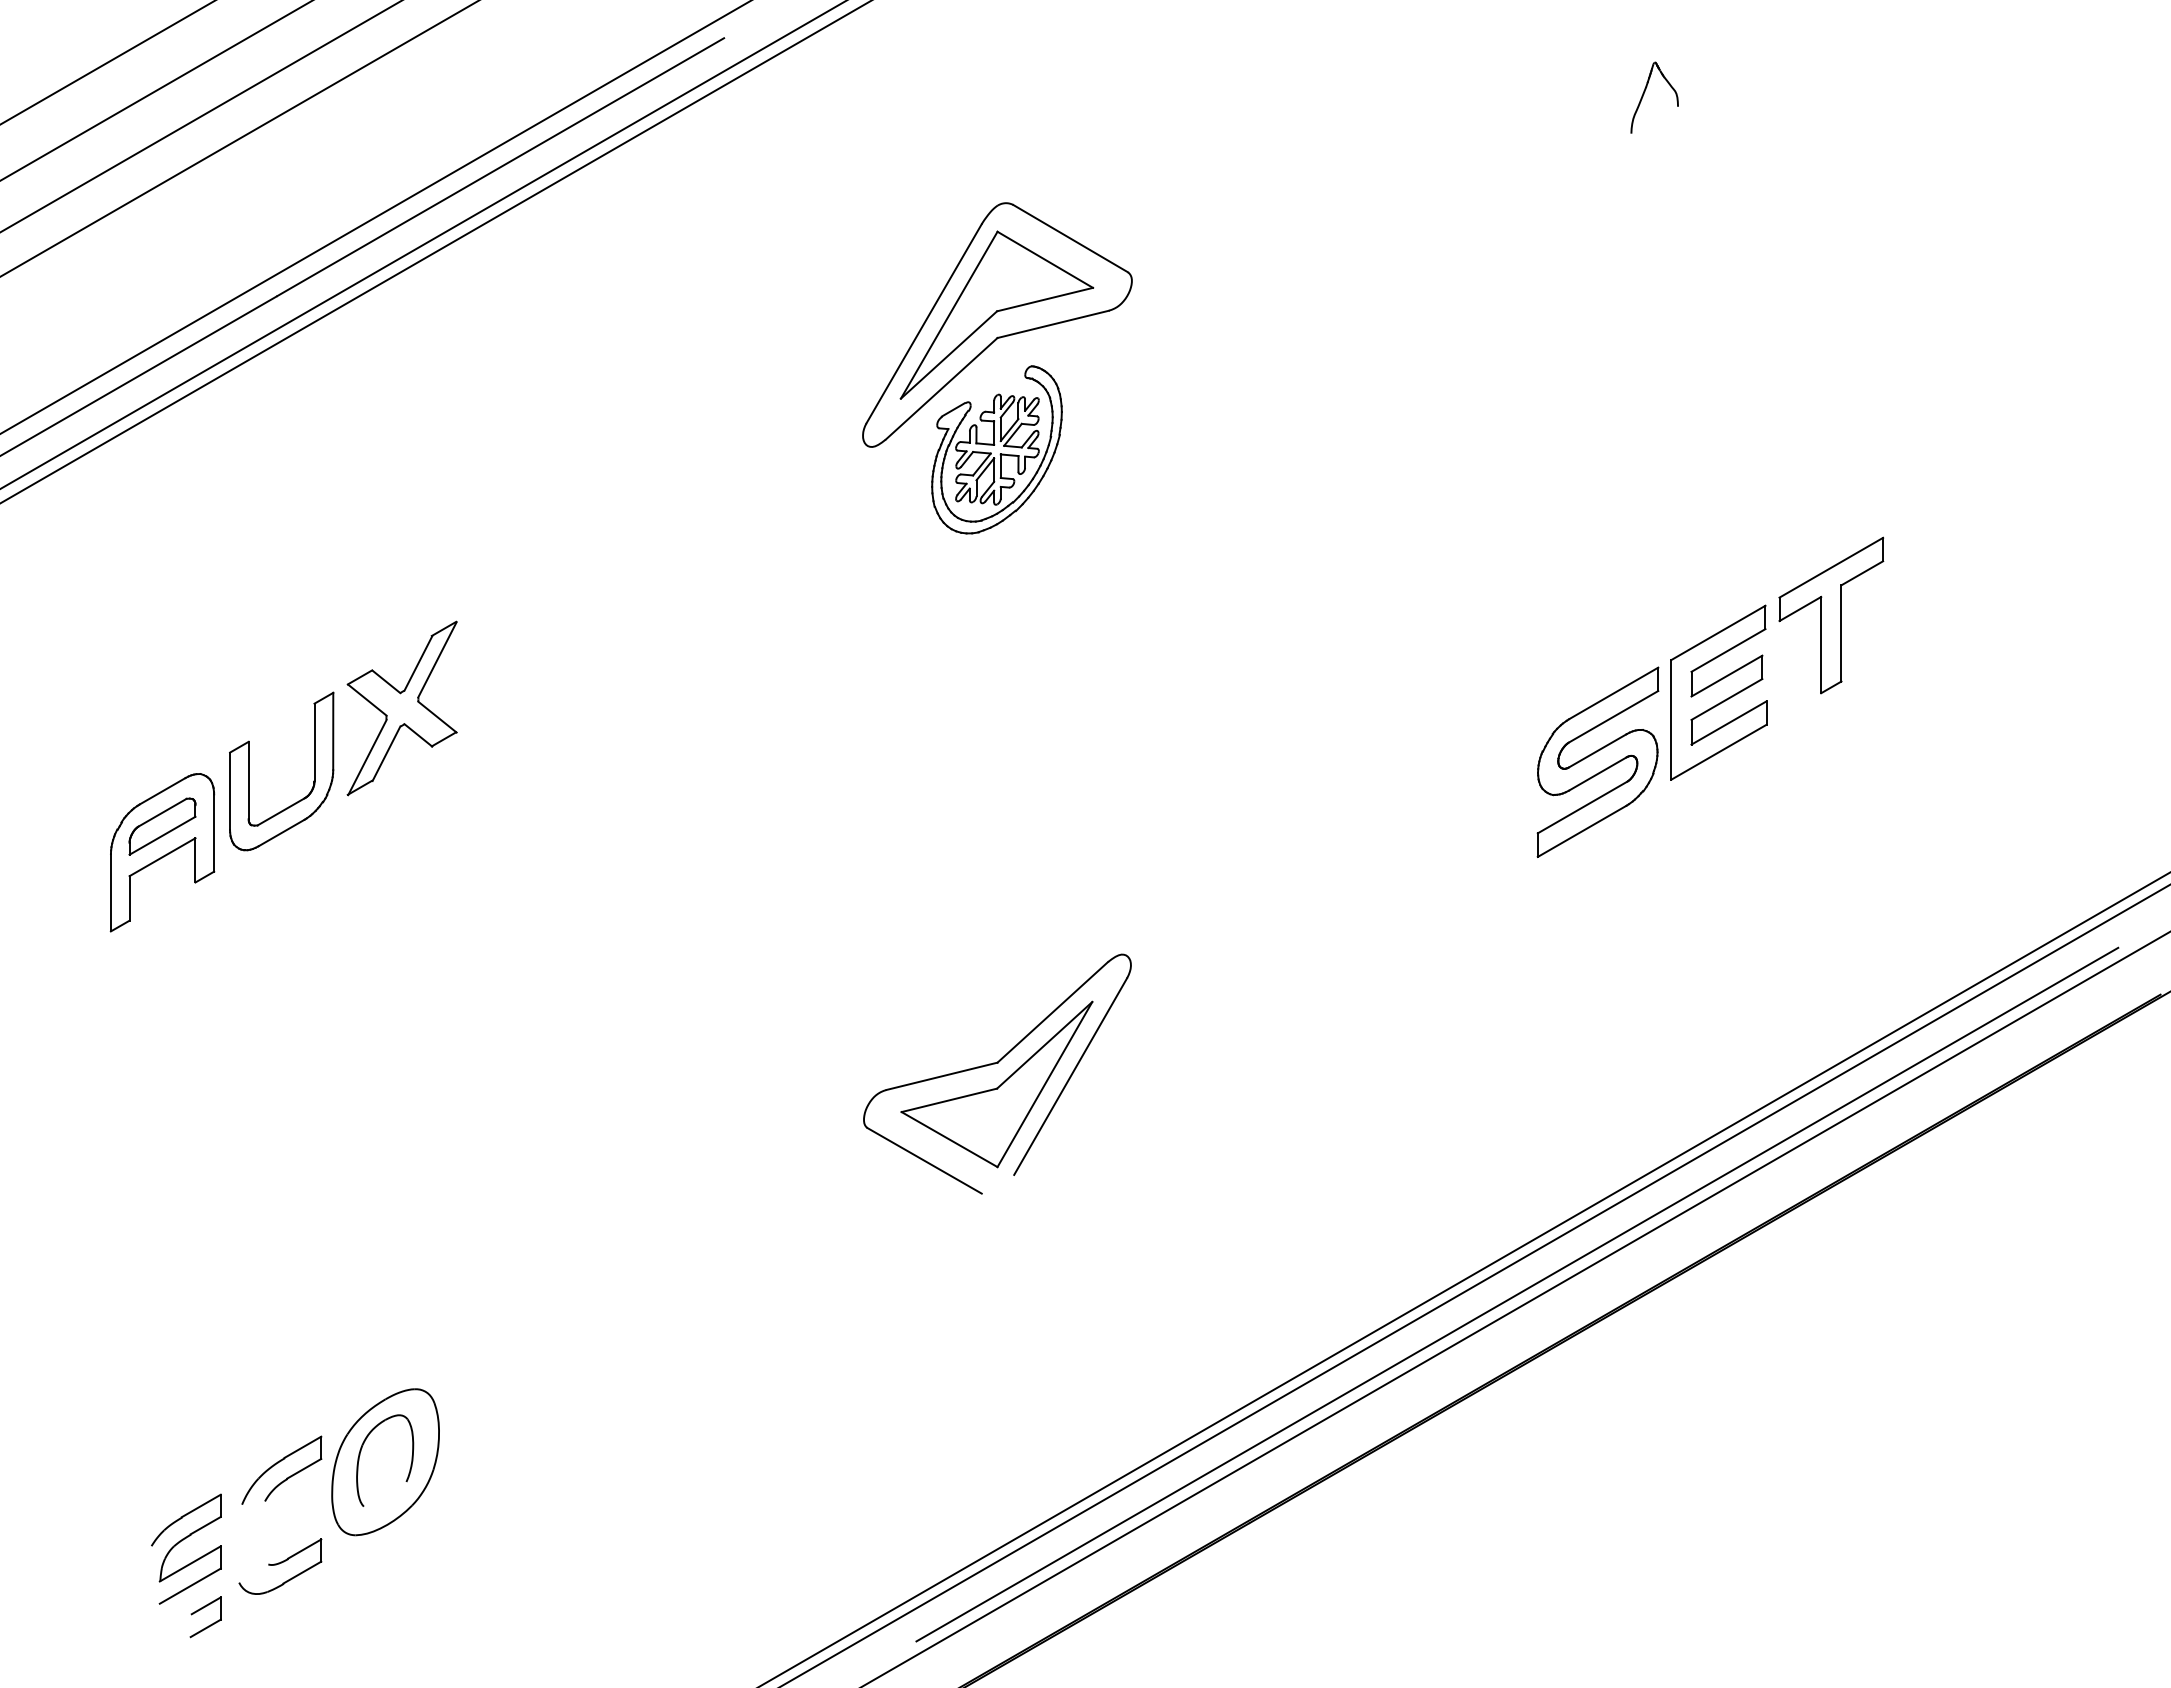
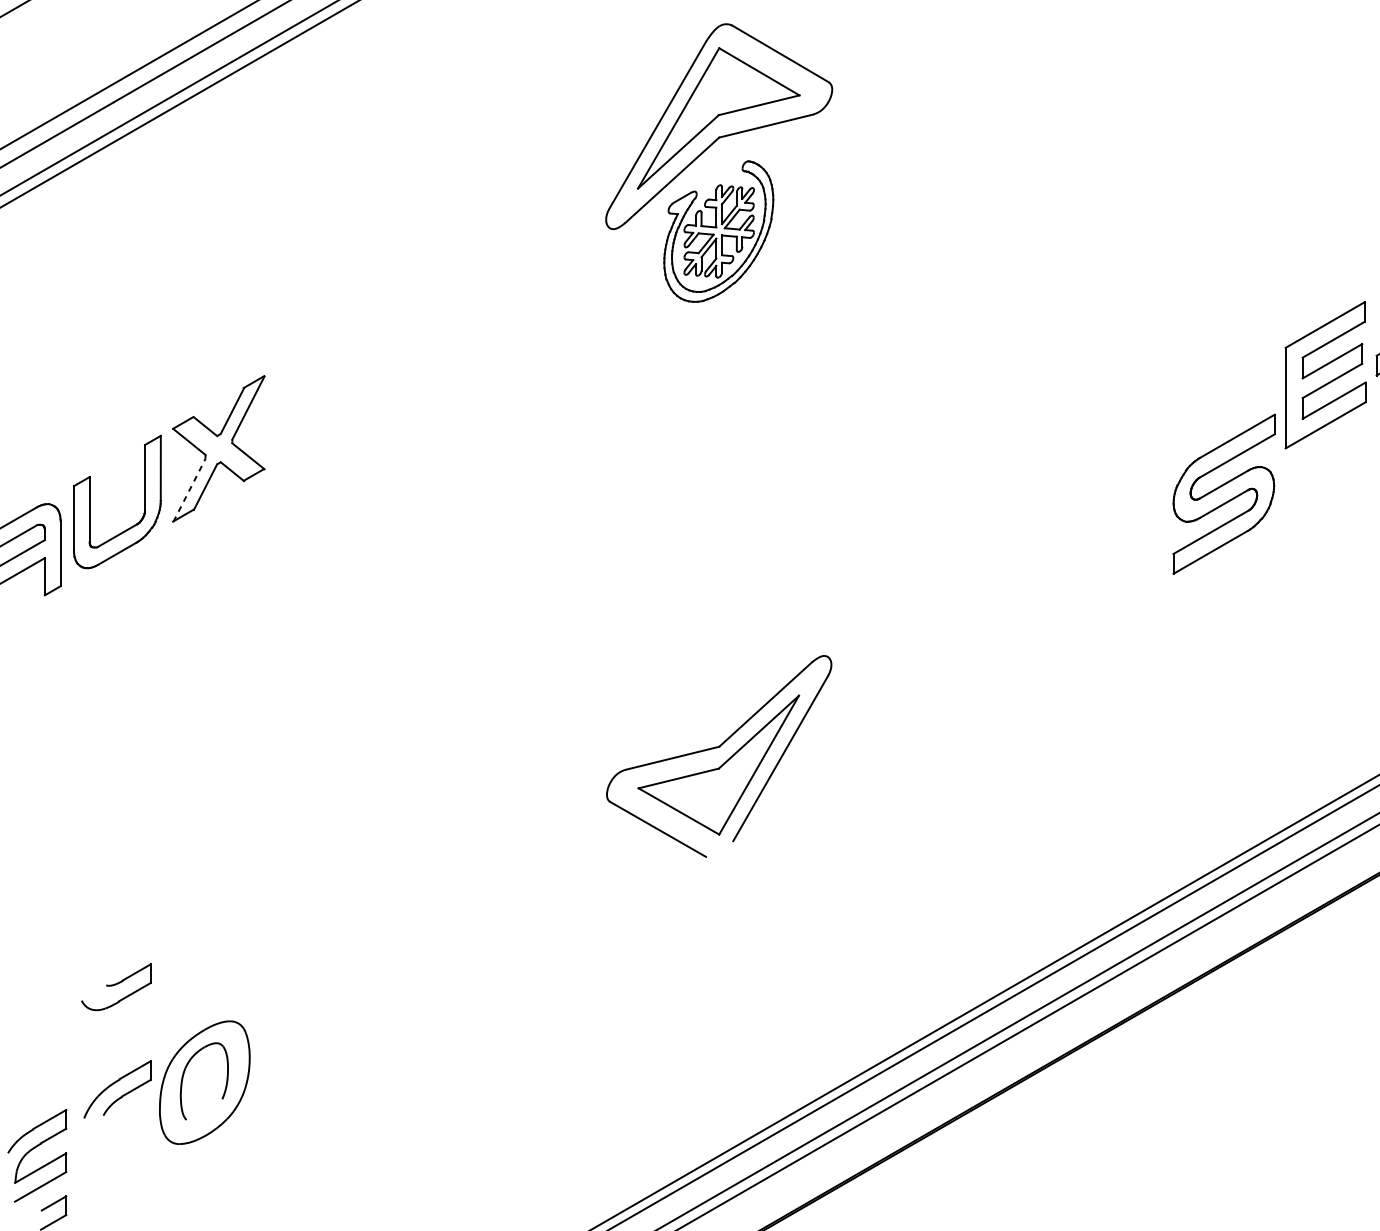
part: (1718, 692) -> (1325, 375), moved
line: (367, 757) -> (189, 490), solid -> dashed
part: (280, 1566) -> (116, 987), moved

